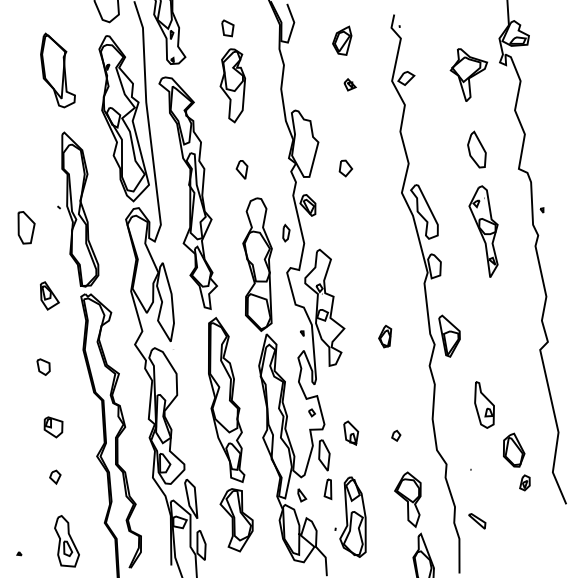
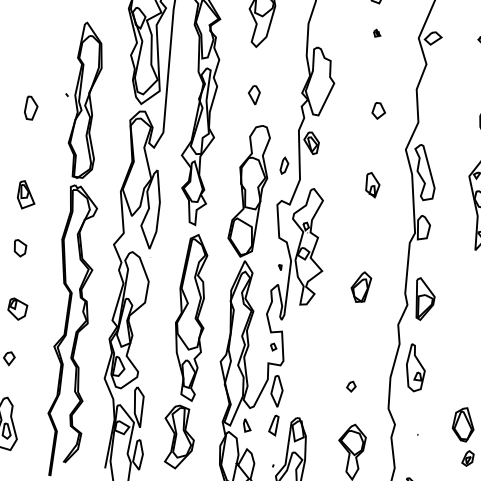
part: (350, 84) -> (377, 33), size x0.62
part: (345, 168) -> (378, 111), moved
part: (26, 227) -> (31, 108), size x0.71
part: (49, 295) -> (26, 194), moved
part: (384, 336) -> (359, 286), size x1.43
part: (484, 404) -> (415, 367), moved
part: (351, 432) -> (372, 184), moved

